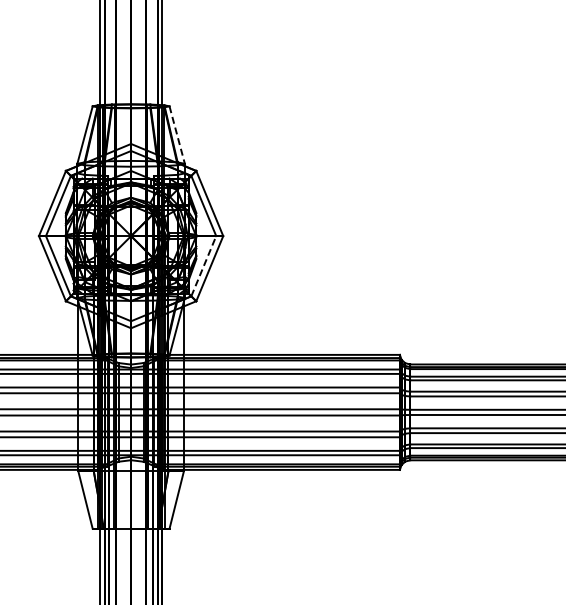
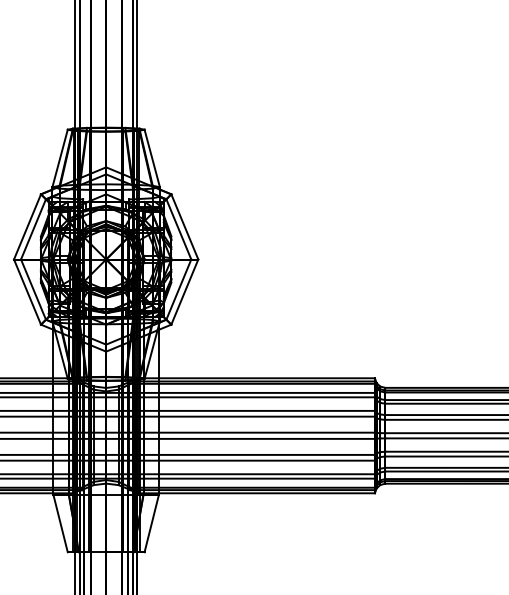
line: (177, 135) -> (152, 158), dashed -> solid
line: (203, 266) -> (178, 289), dashed -> solid

